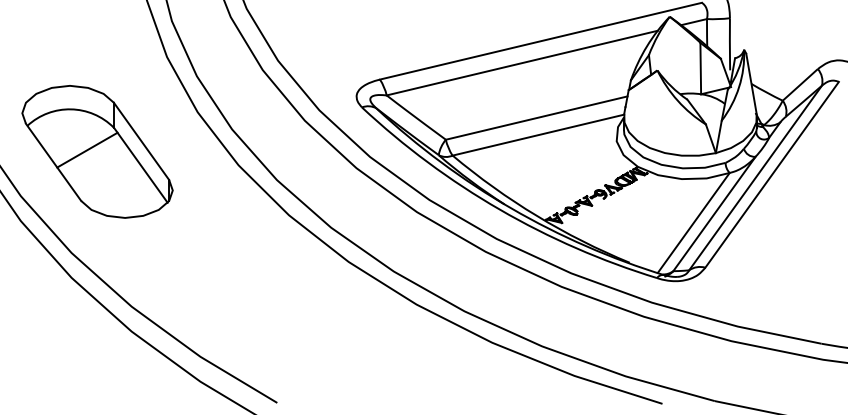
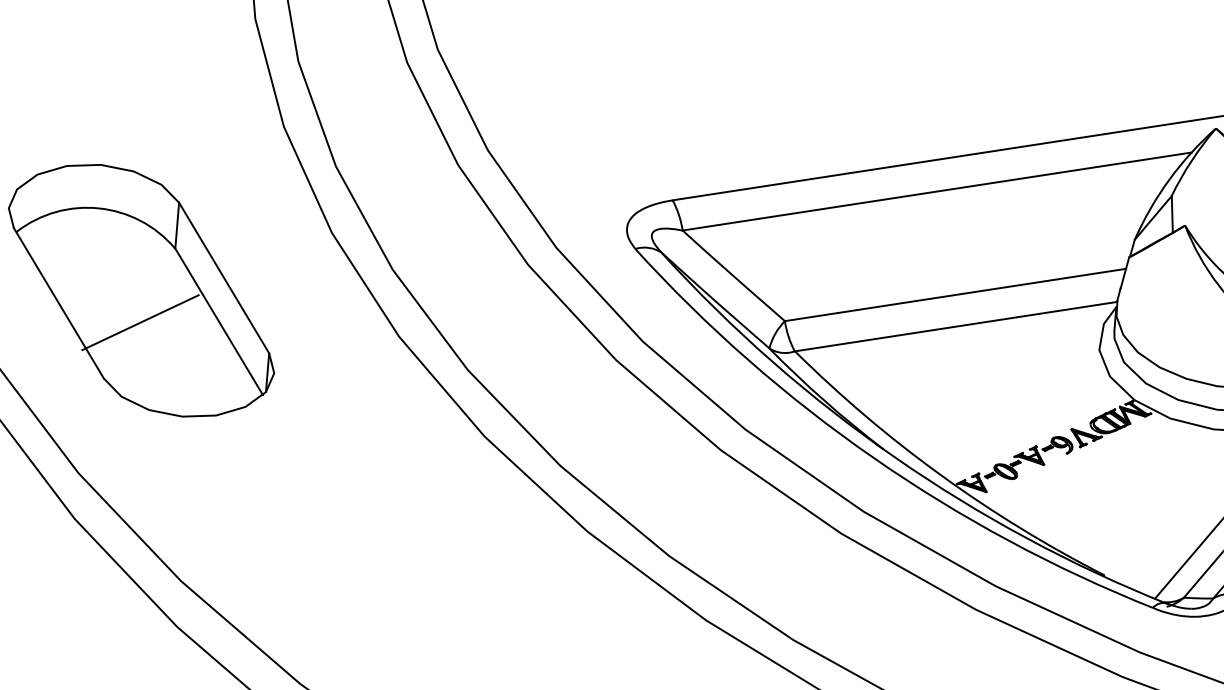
line: (87, 149) -> (140, 321), moved

